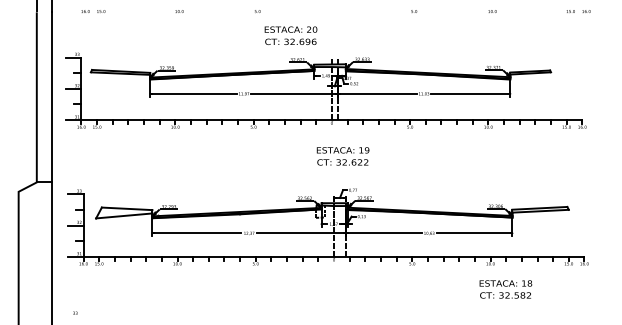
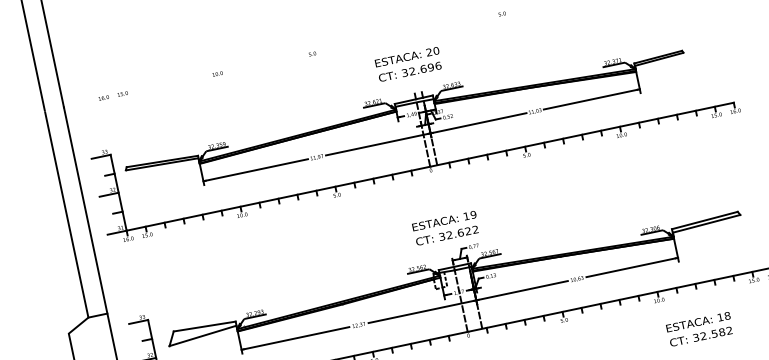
text: (290, 35) -> (408, 64), moved
text: (342, 156) -> (445, 228), moved
text: (505, 289) -> (699, 329), moved

